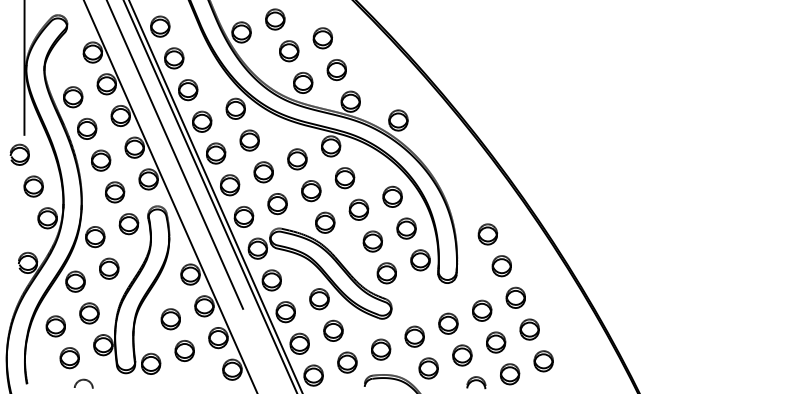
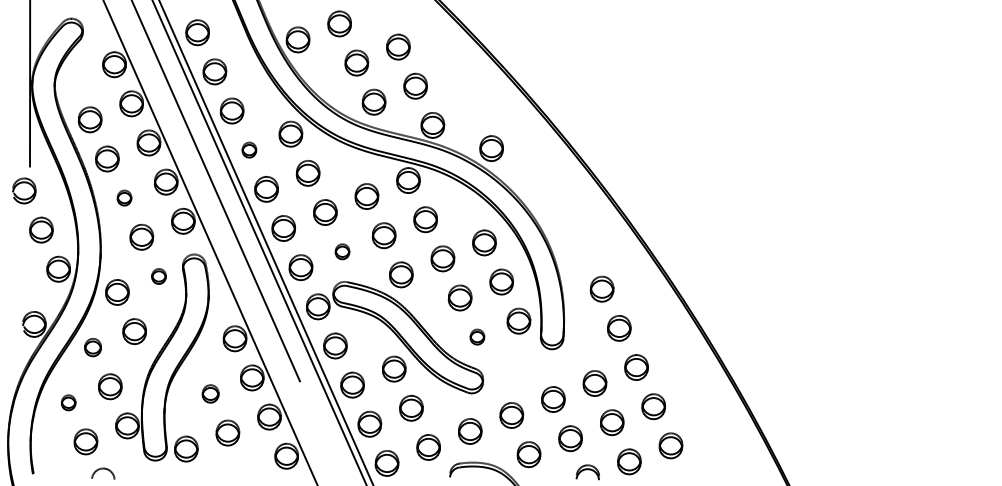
part: (202, 121) -> (249, 149), size x0.6
part: (100, 160) -> (124, 197), size x0.6
part: (277, 203) -> (342, 251), size x0.6
part: (128, 224) -> (158, 276), size x0.6
part: (386, 272) -> (477, 336), size x0.6
part: (75, 281) -> (92, 347), size x0.7
part: (170, 318) -> (210, 393), size x0.7
part: (55, 326) -> (68, 402), size x0.6

